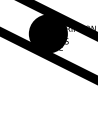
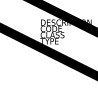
fill: (47, 33) -> (43, 27), removed

